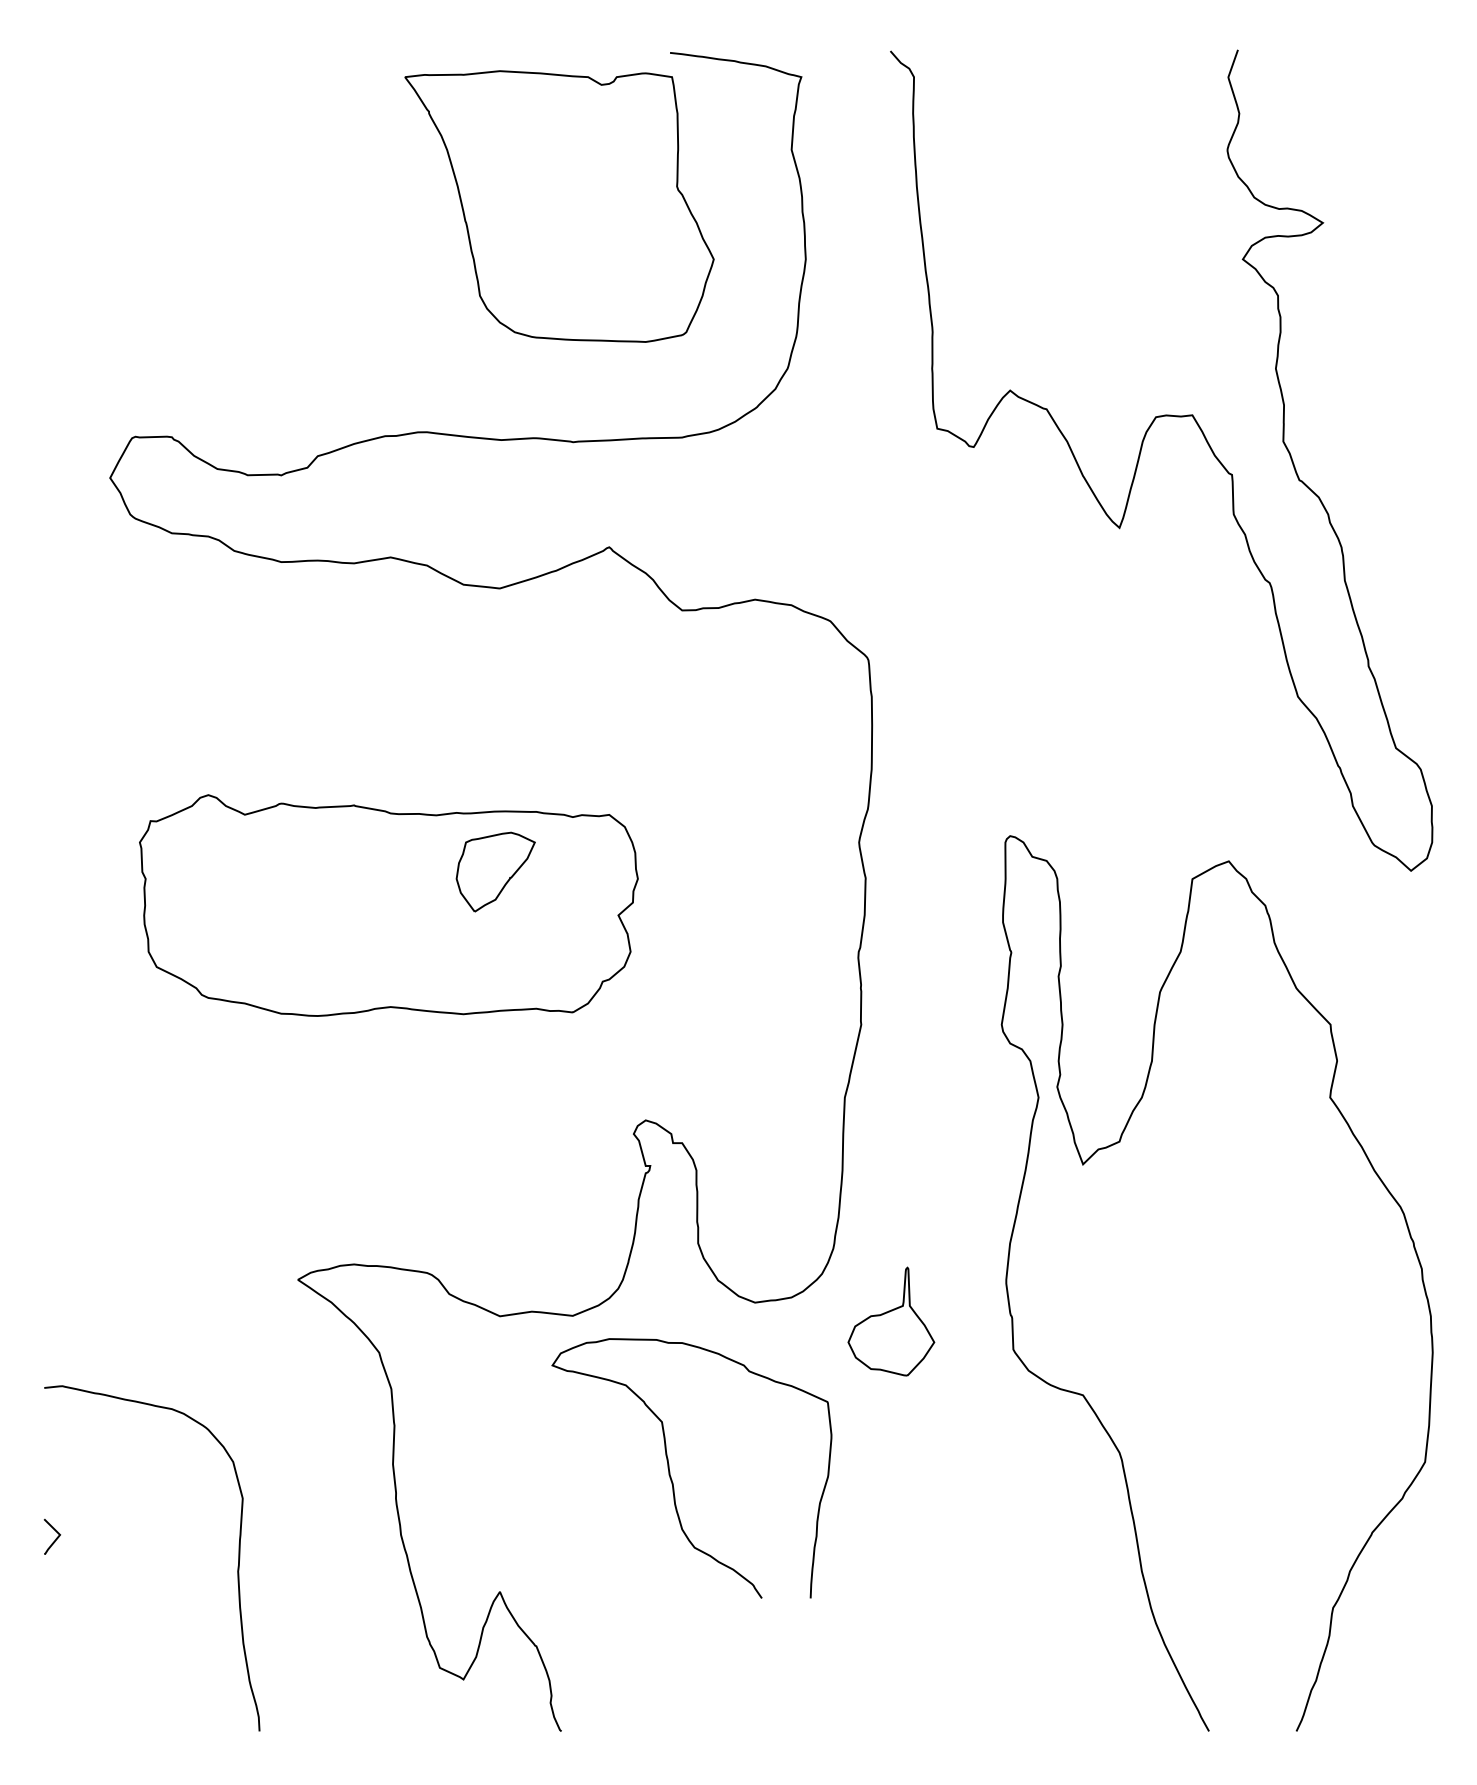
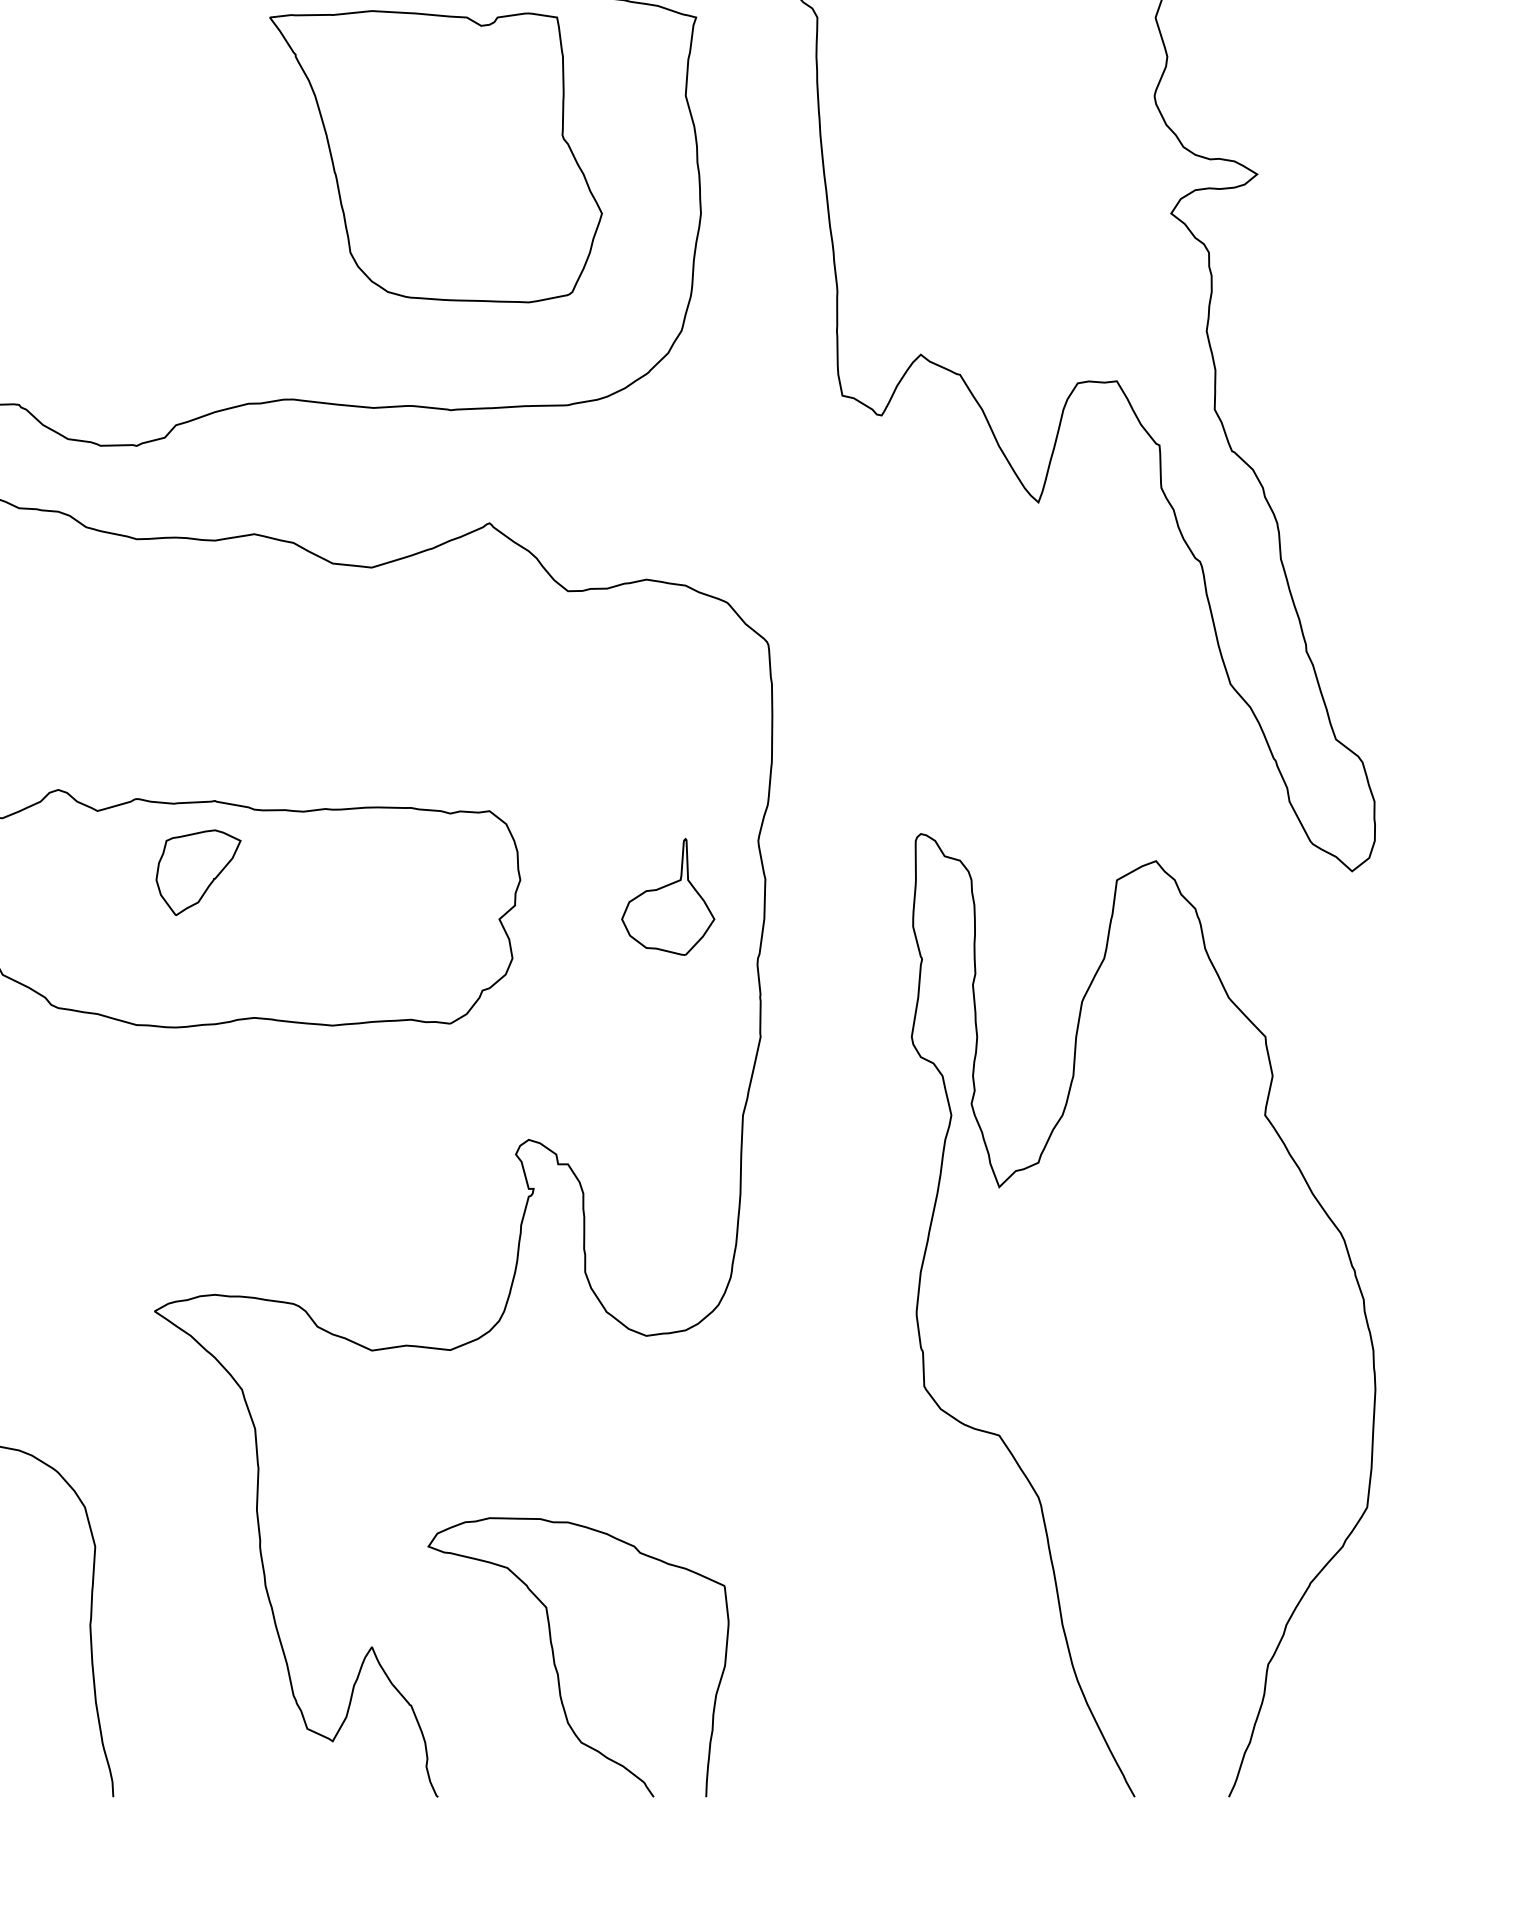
part: (495, 871) -> (198, 872), moved
part: (891, 1321) -> (668, 896), moved
curve: (670, 1471) -> (555, 1660), moved

